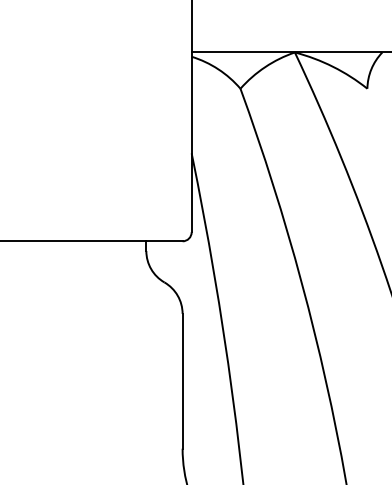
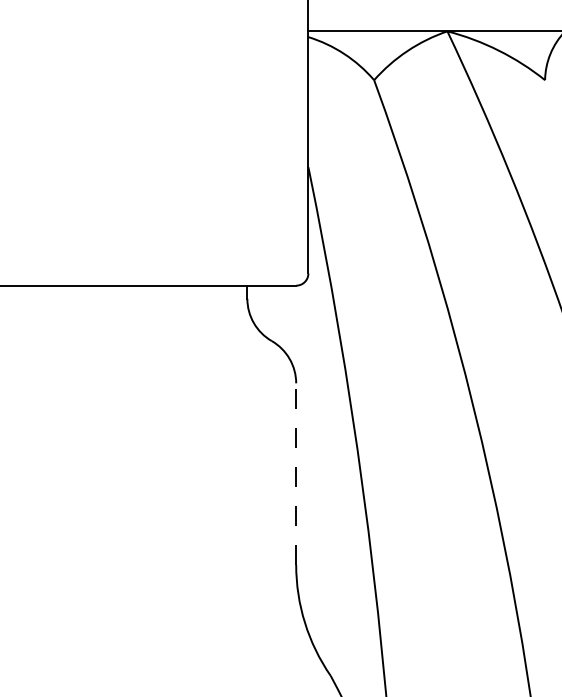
line: (182, 381) -> (296, 474), solid -> dashed

